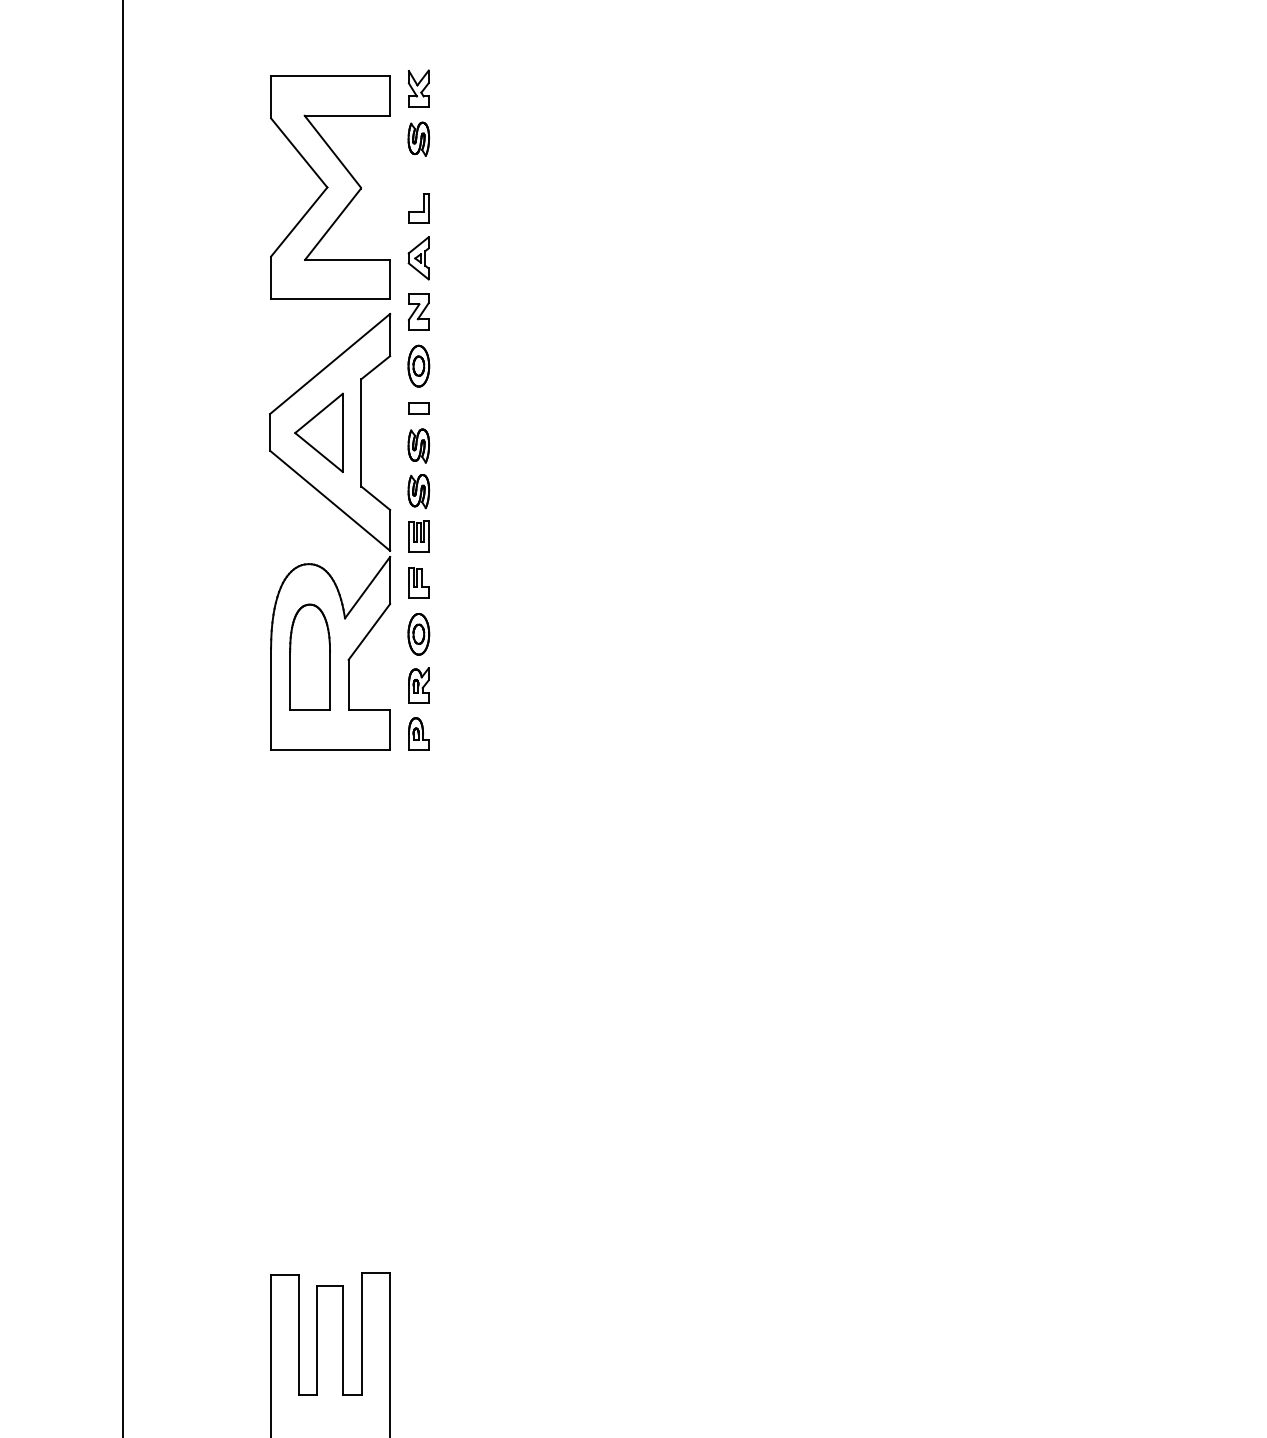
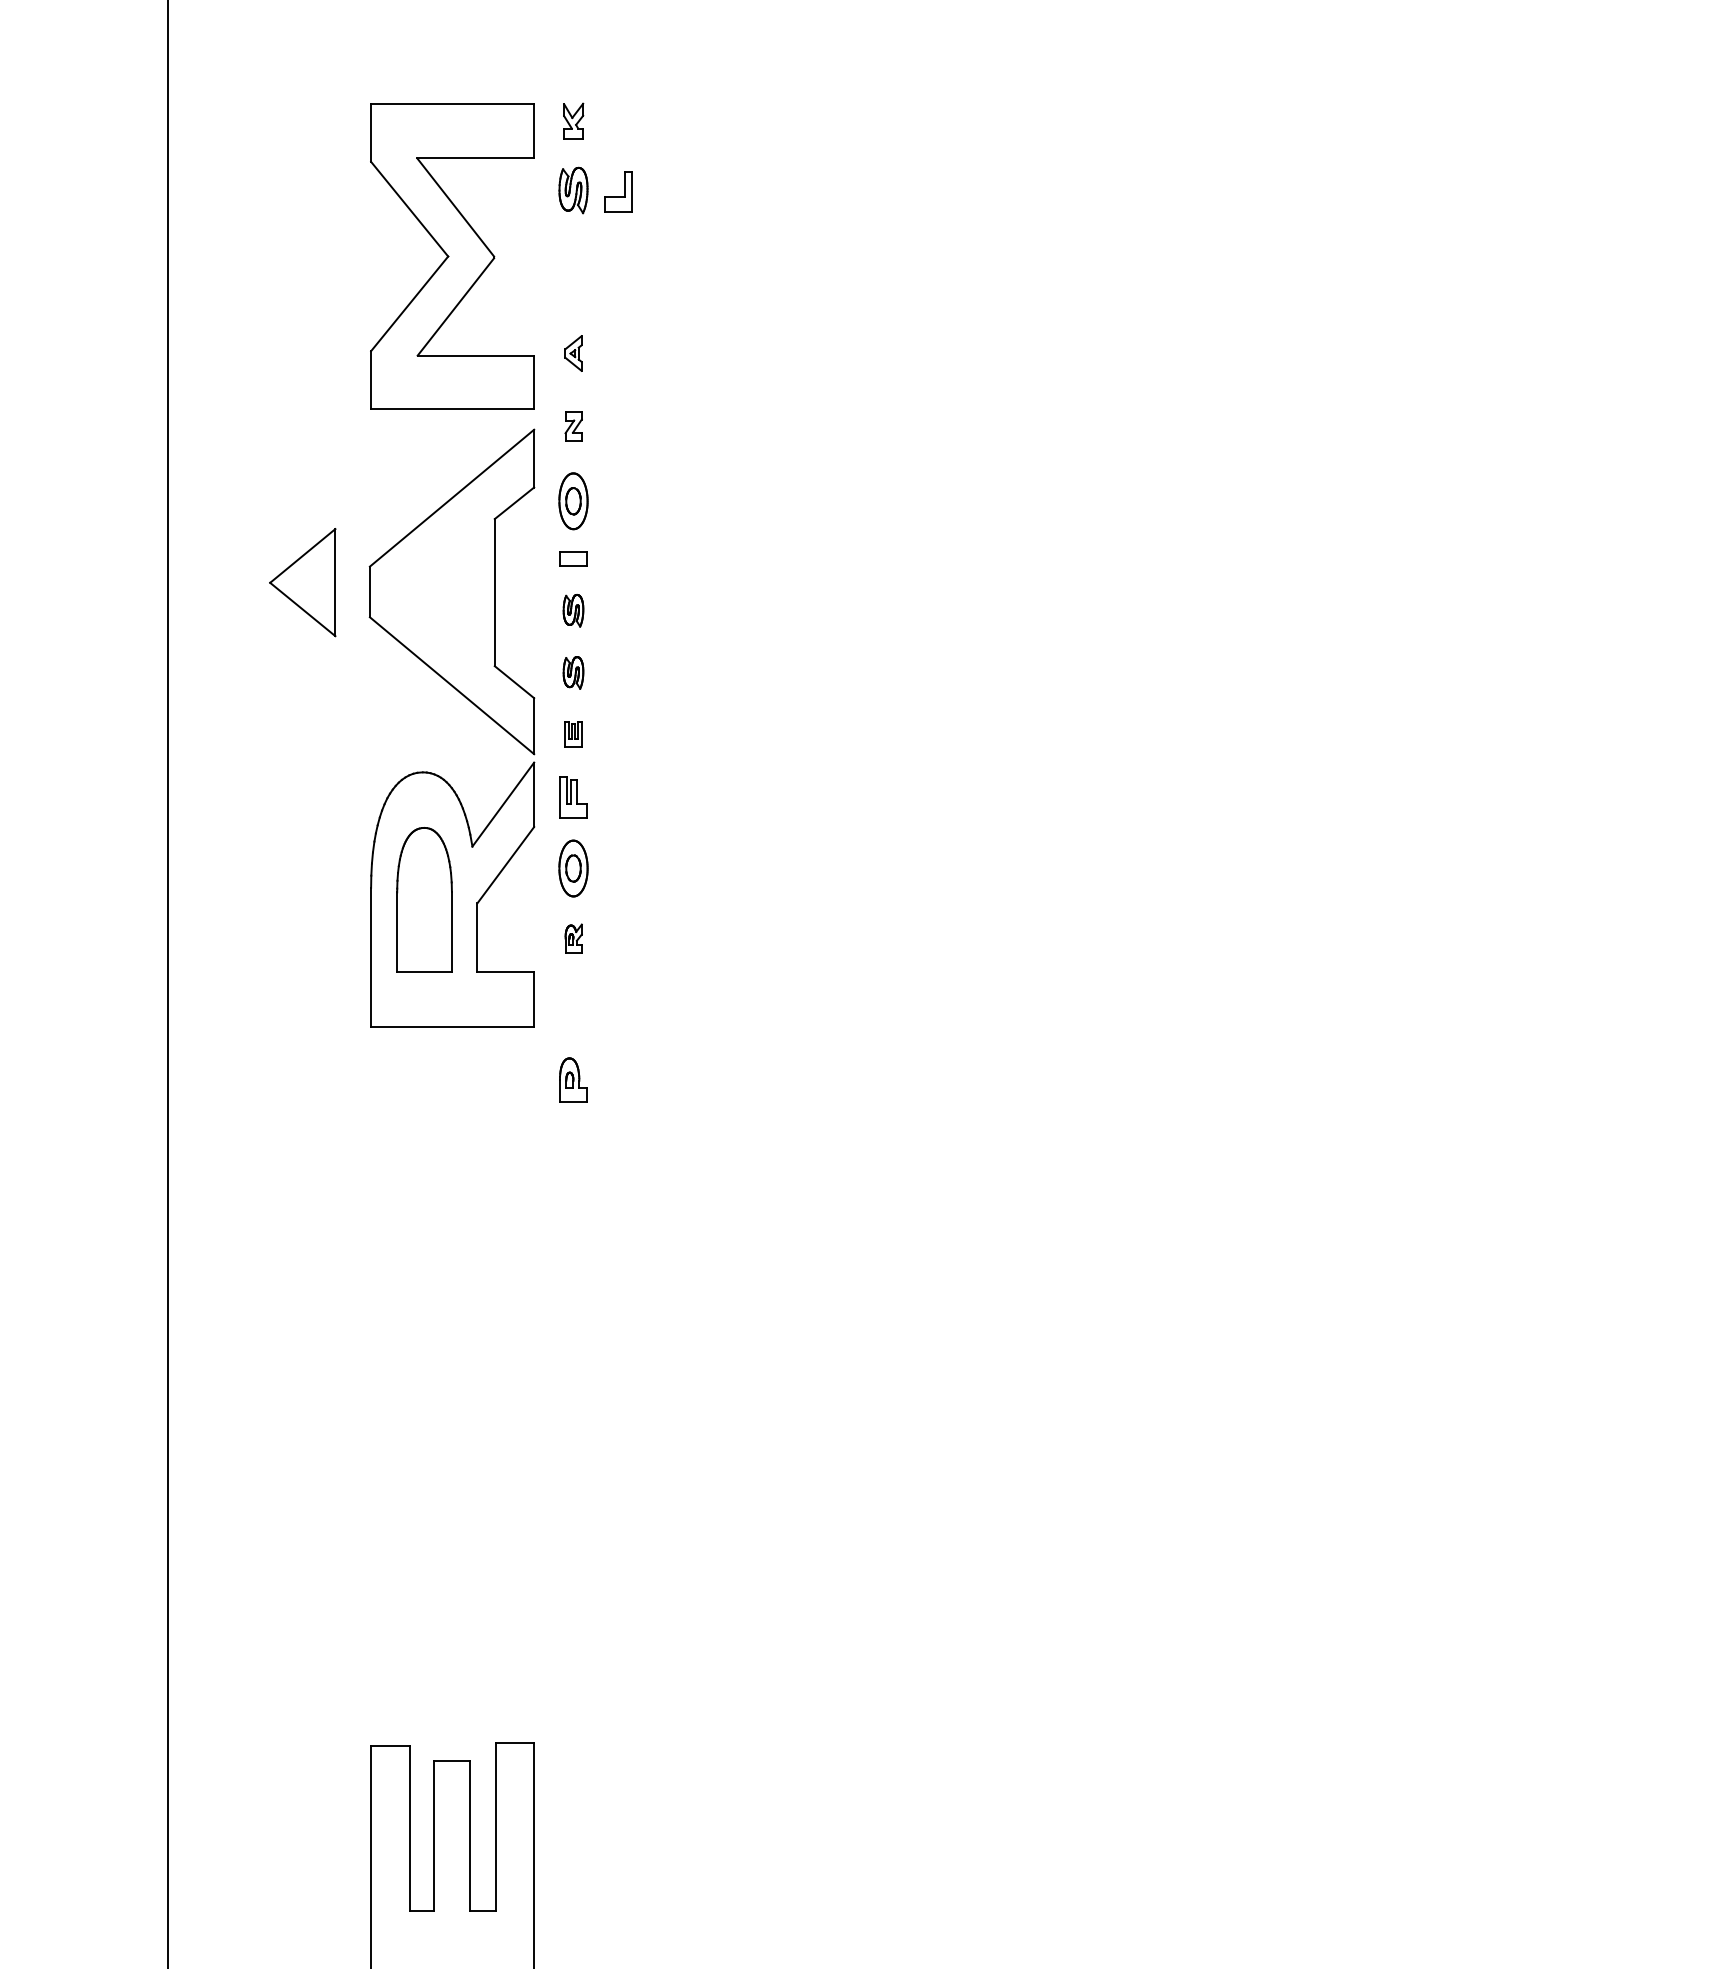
part: (418, 88) -> (573, 120), size x0.7
part: (418, 207) -> (618, 191), moved
part: (418, 258) -> (573, 353), size x0.6
part: (418, 311) -> (573, 426), size x0.6
part: (318, 432) -> (302, 582), moved
part: (418, 445) -> (573, 610), size x0.7
part: (418, 491) -> (573, 672), size x0.7
part: (418, 536) -> (573, 734), size x0.6
part: (418, 685) -> (573, 938), size x0.6
part: (418, 733) -> (573, 1079), moved

